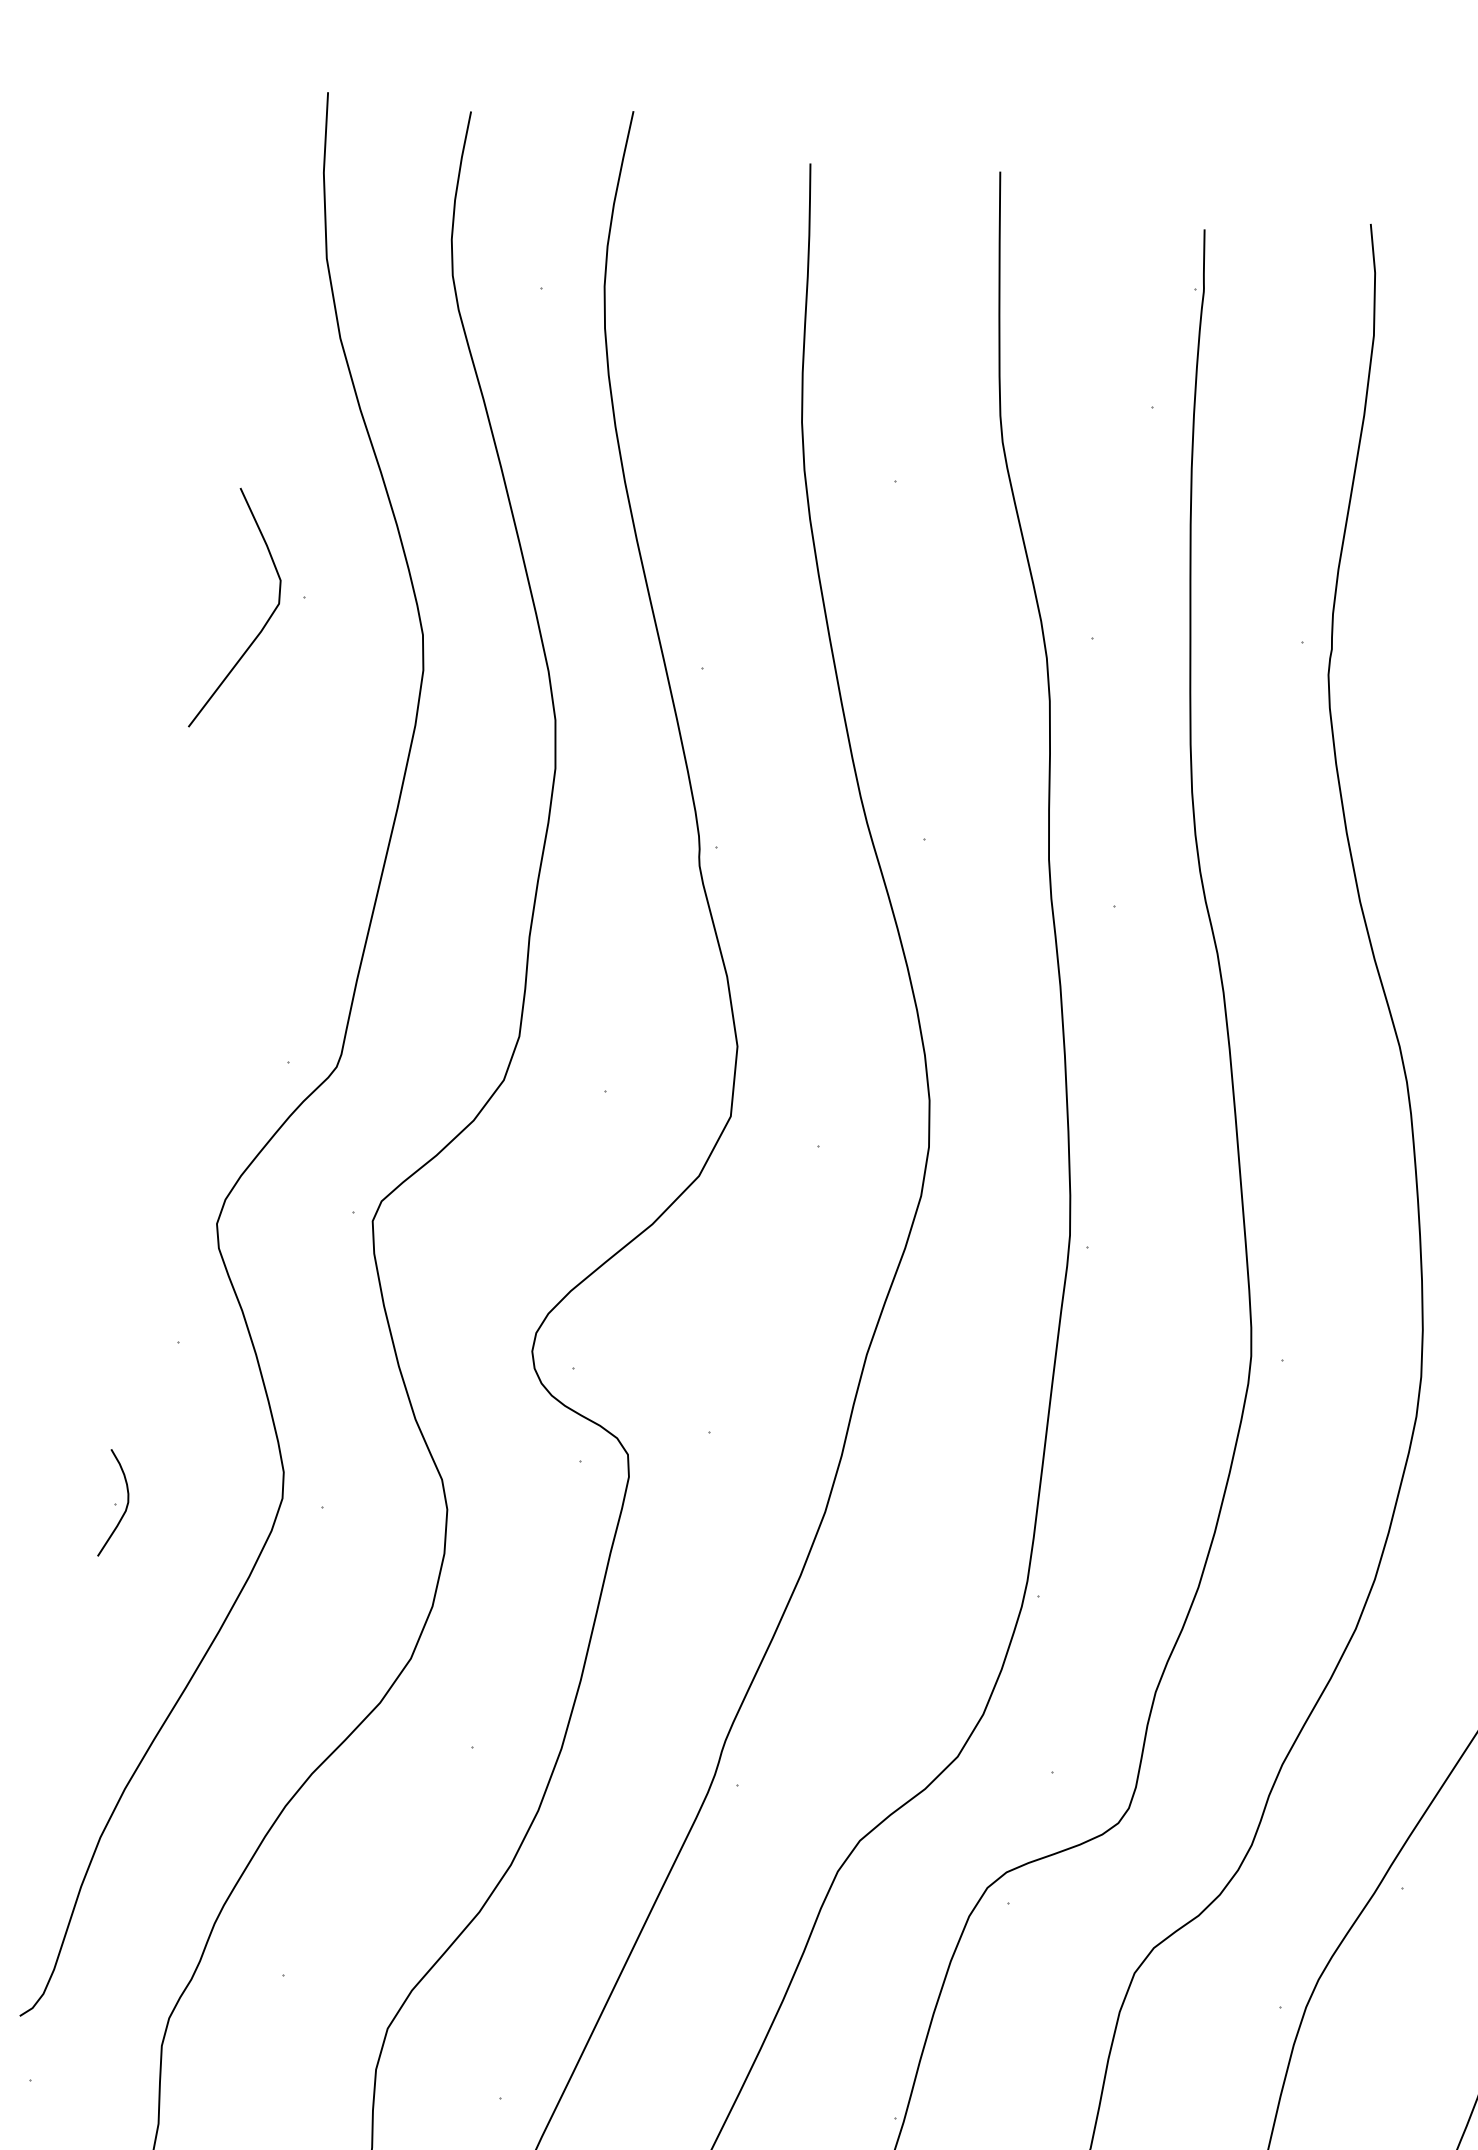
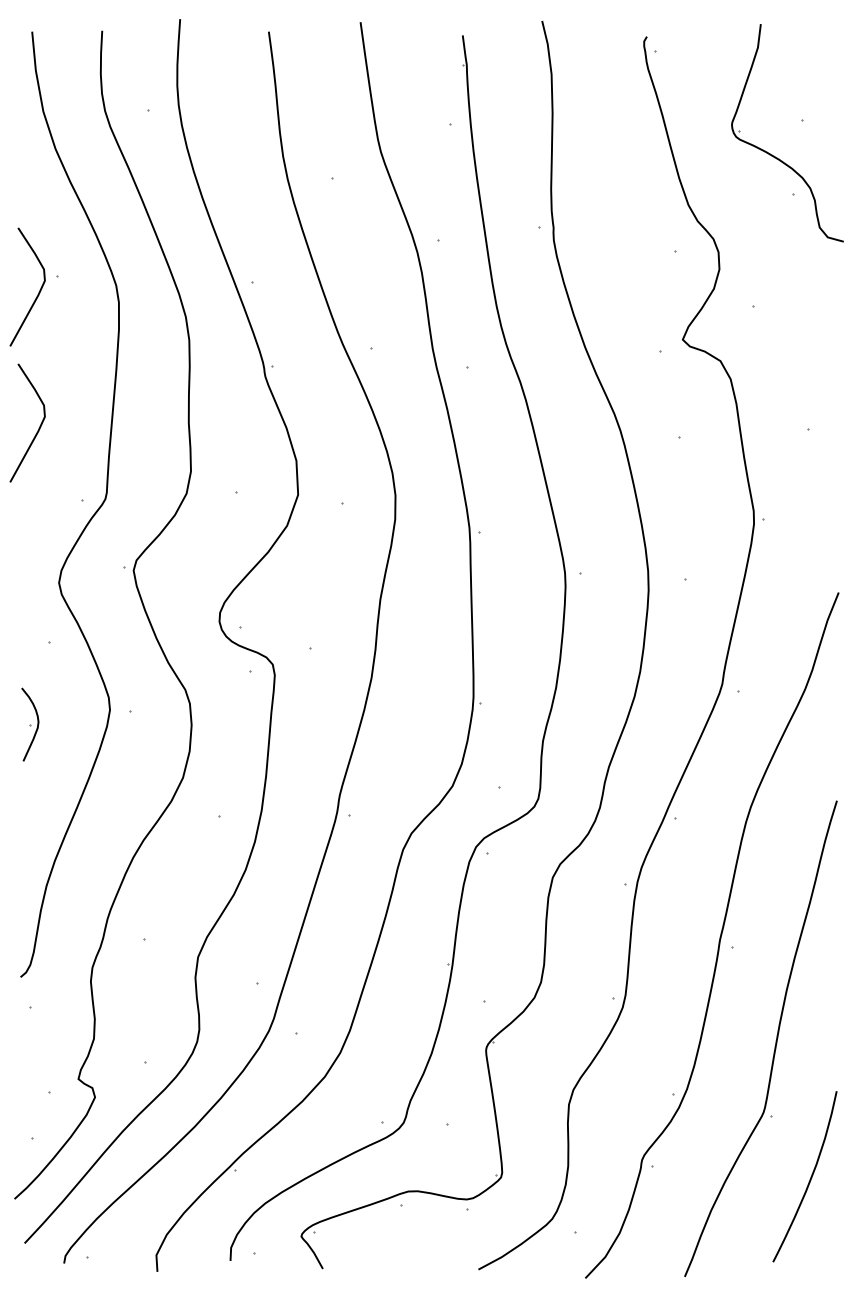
curve: (221, 902) -> (38, 428), added
part: (116, 1503) -> (30, 724), size x1.4

